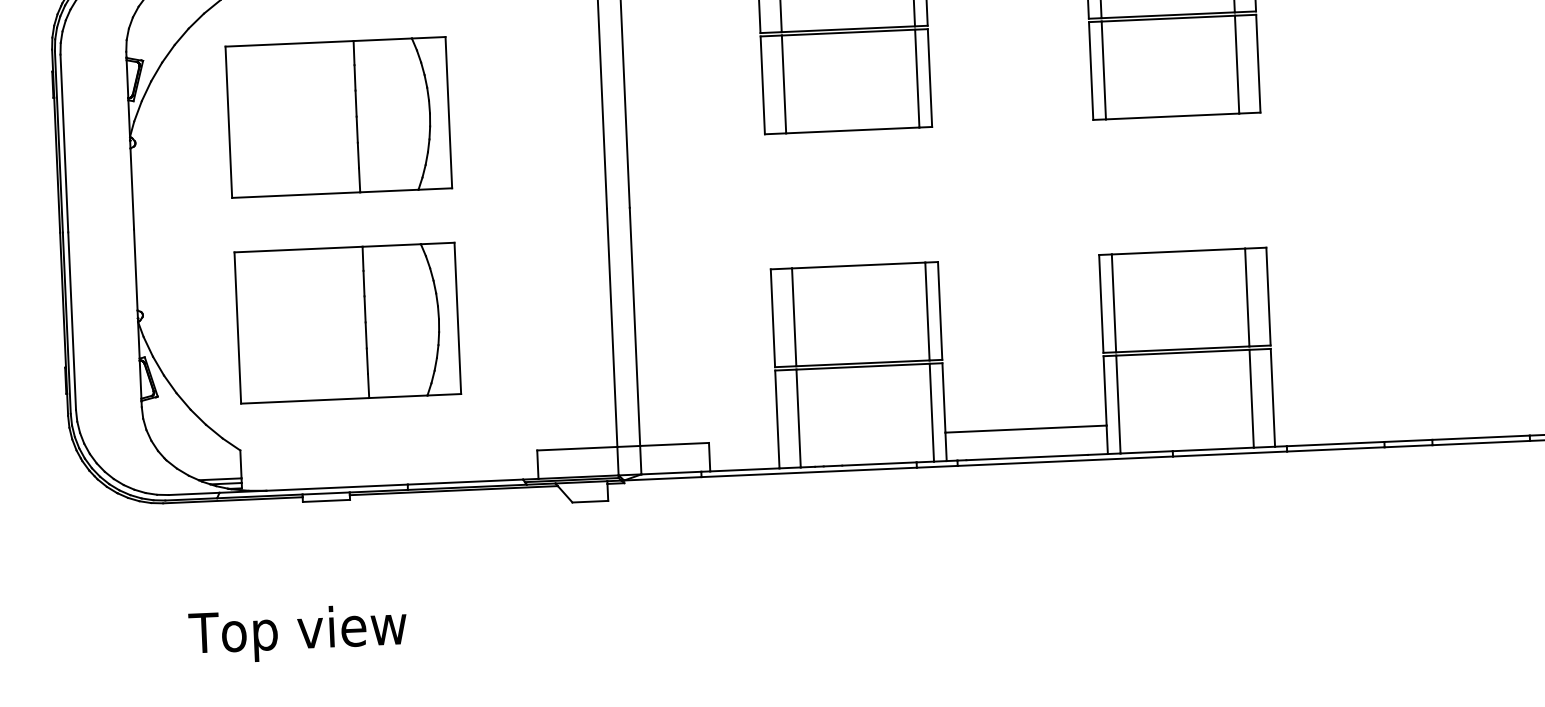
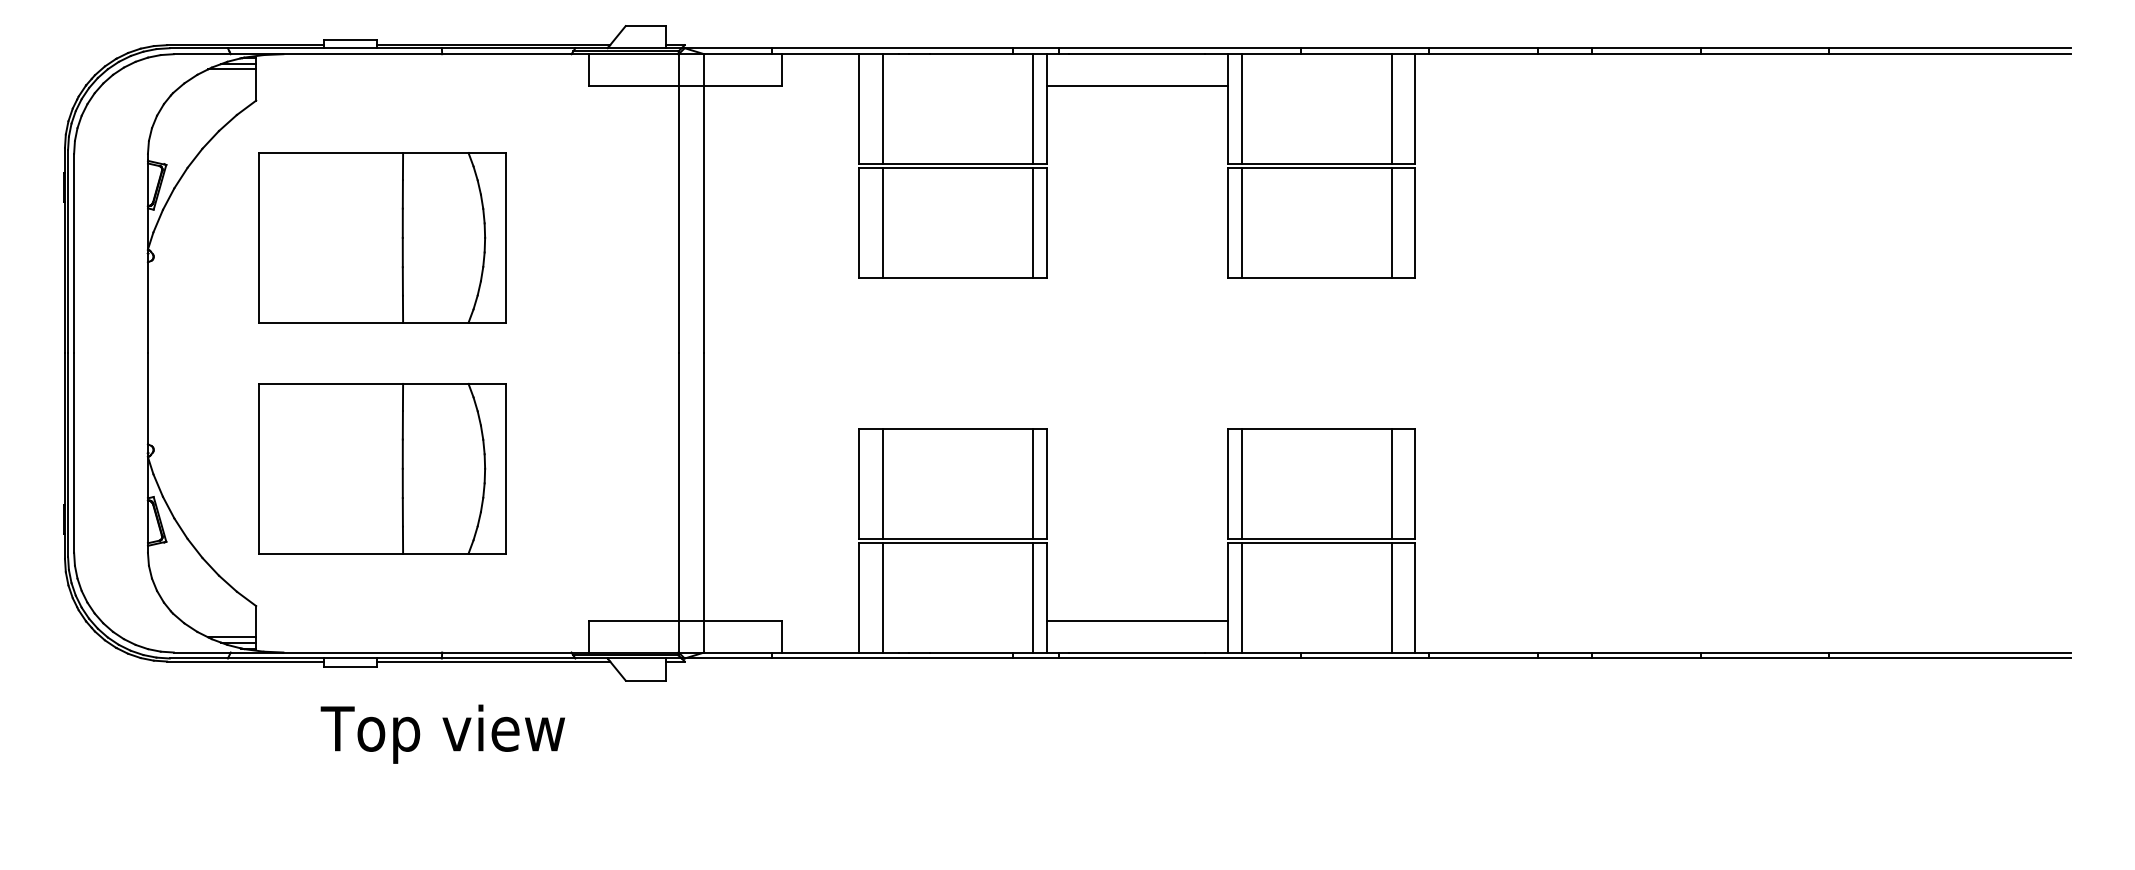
text: (297, 633) -> (442, 733), moved

